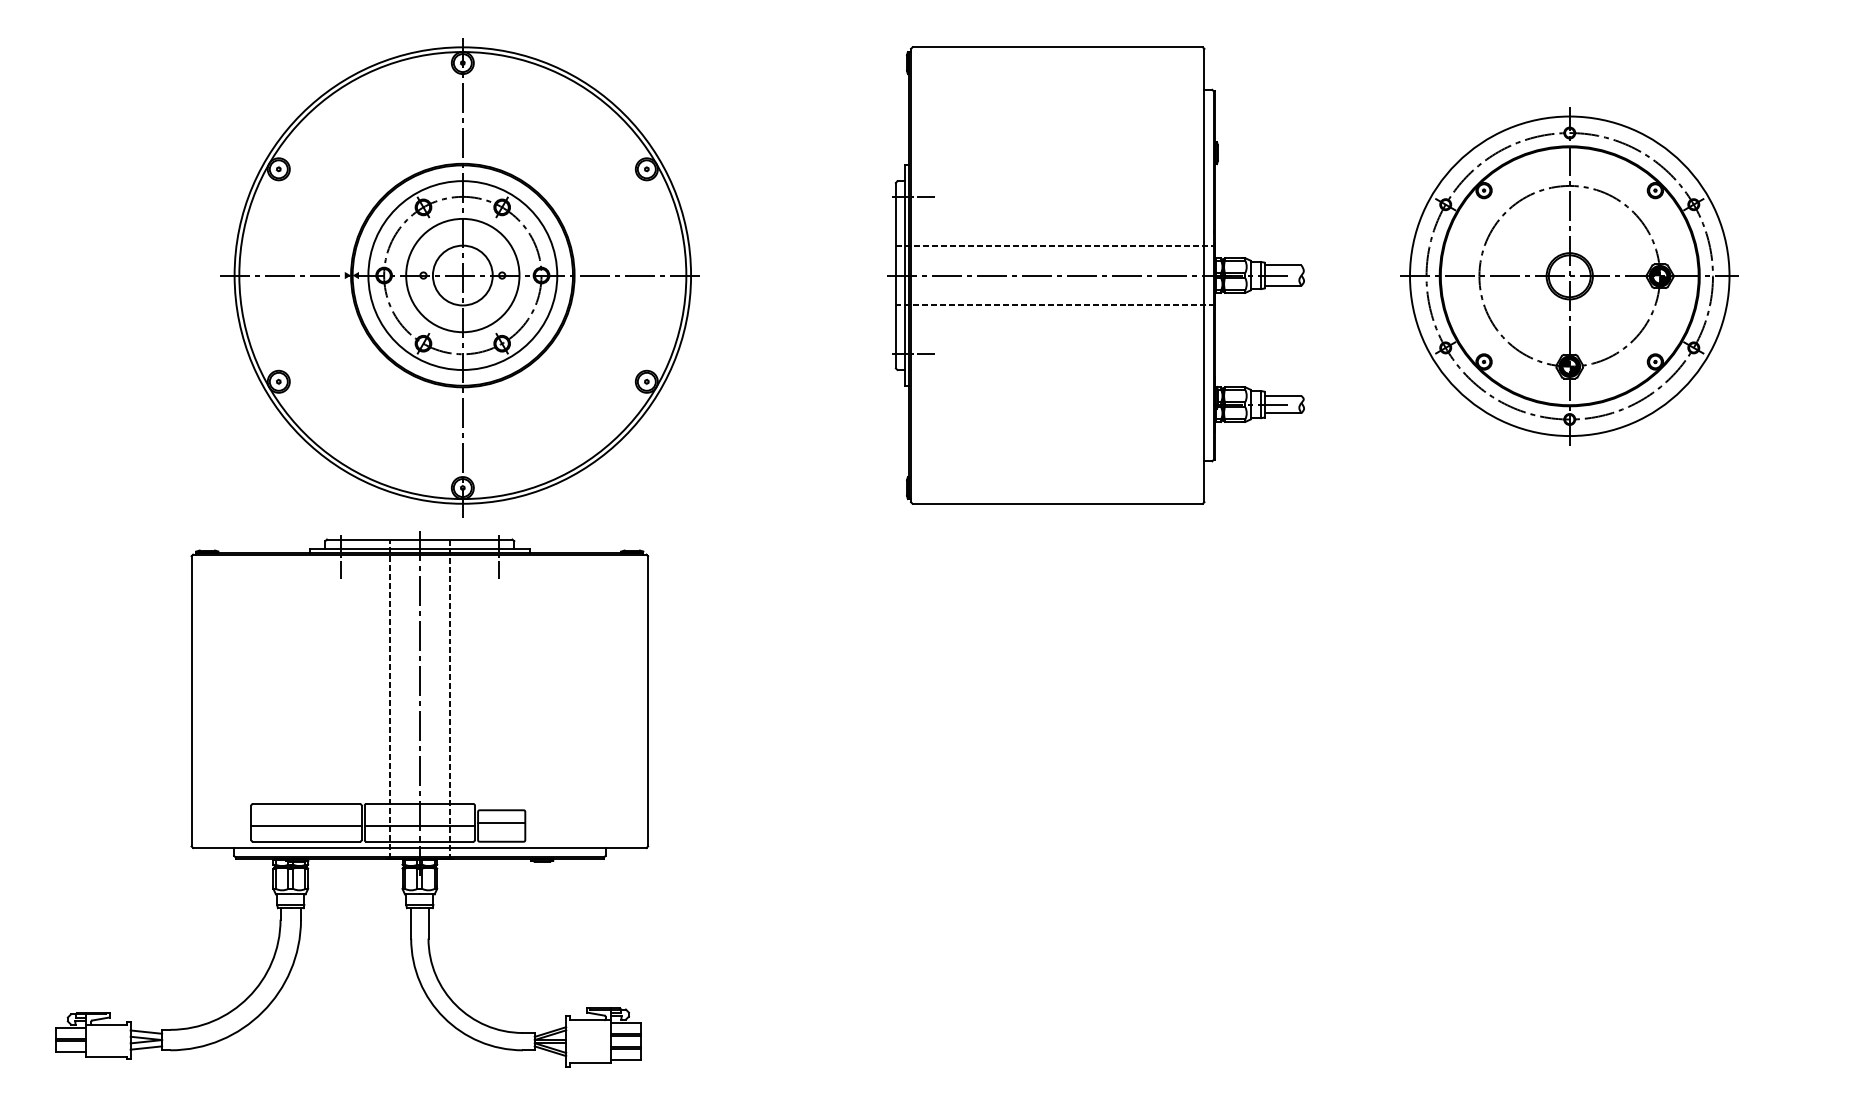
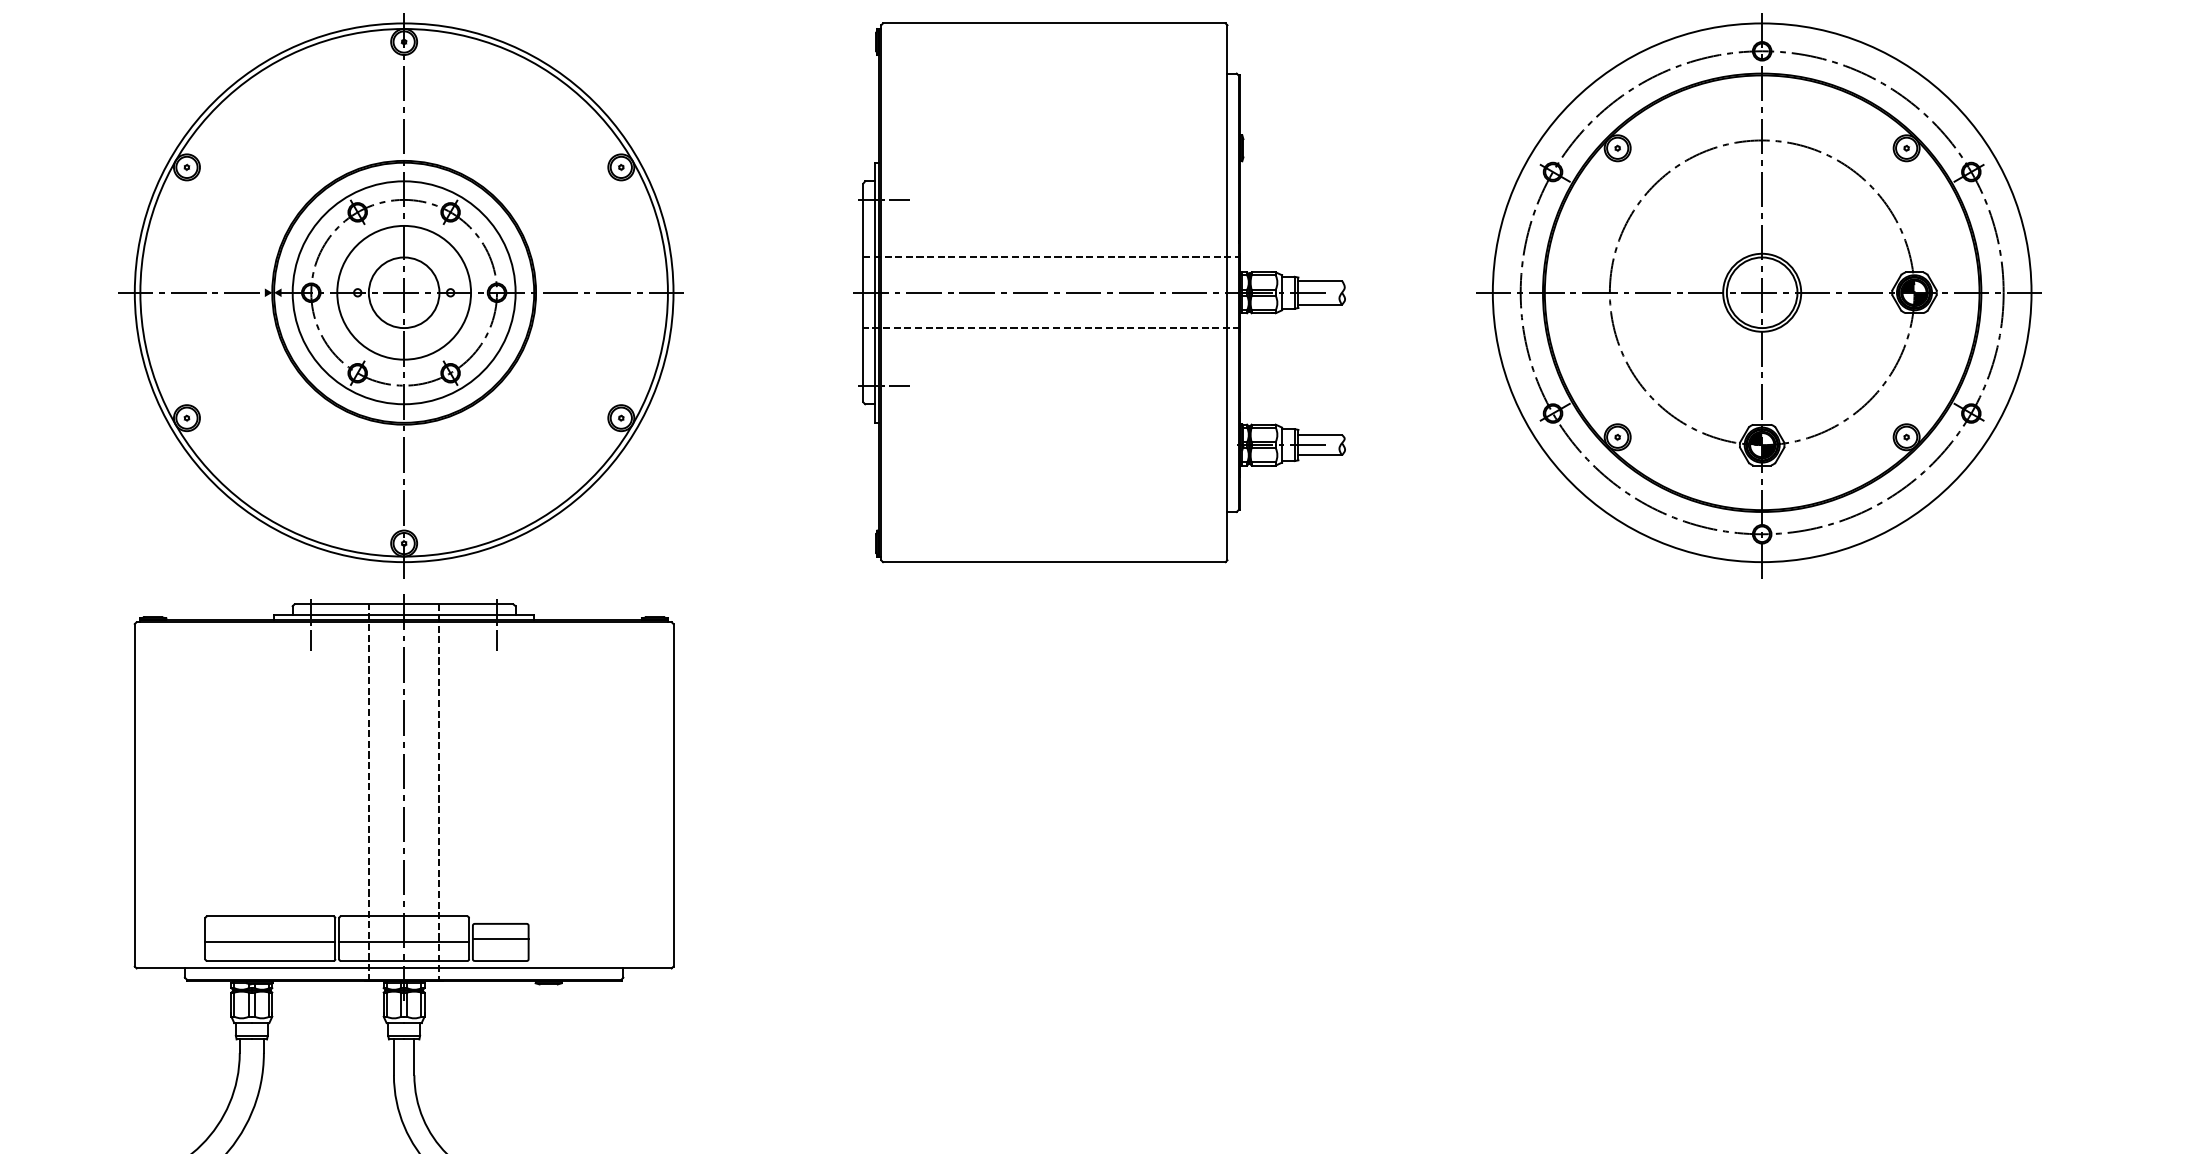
part: (1095, 275) -> (1098, 292), moved
part: (459, 277) -> (400, 295), moved
part: (1567, 277) -> (1758, 295), size x1.43

